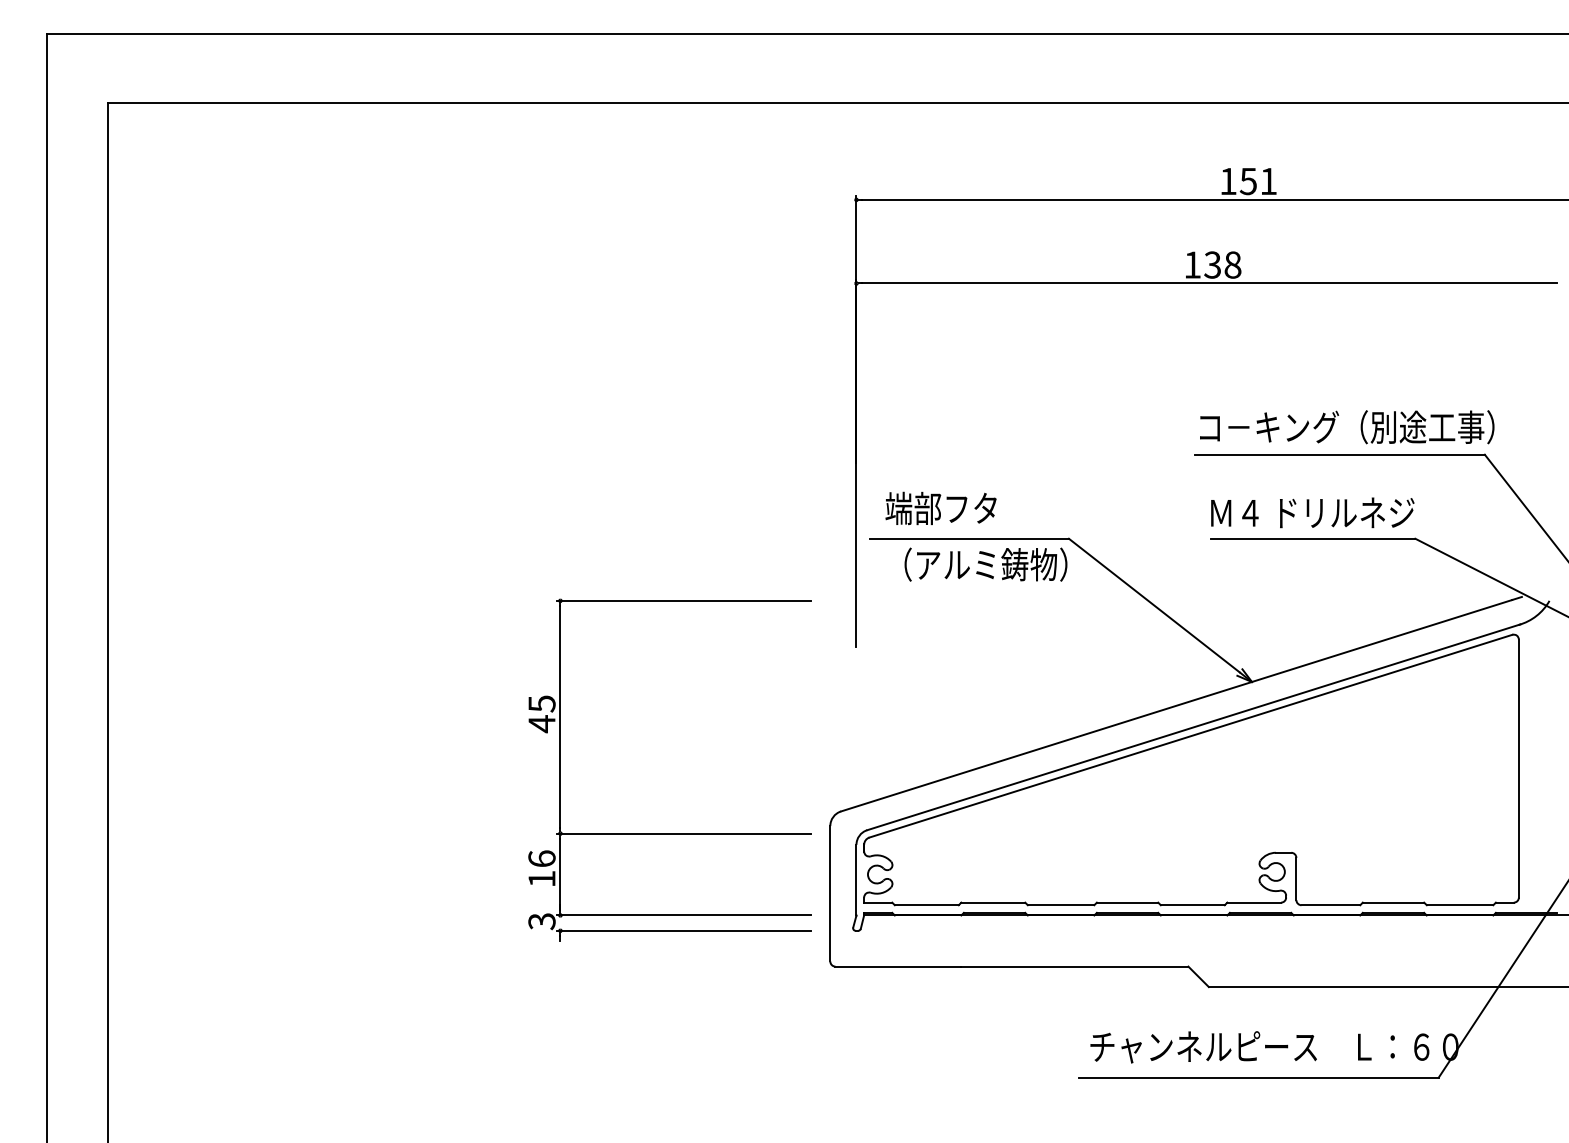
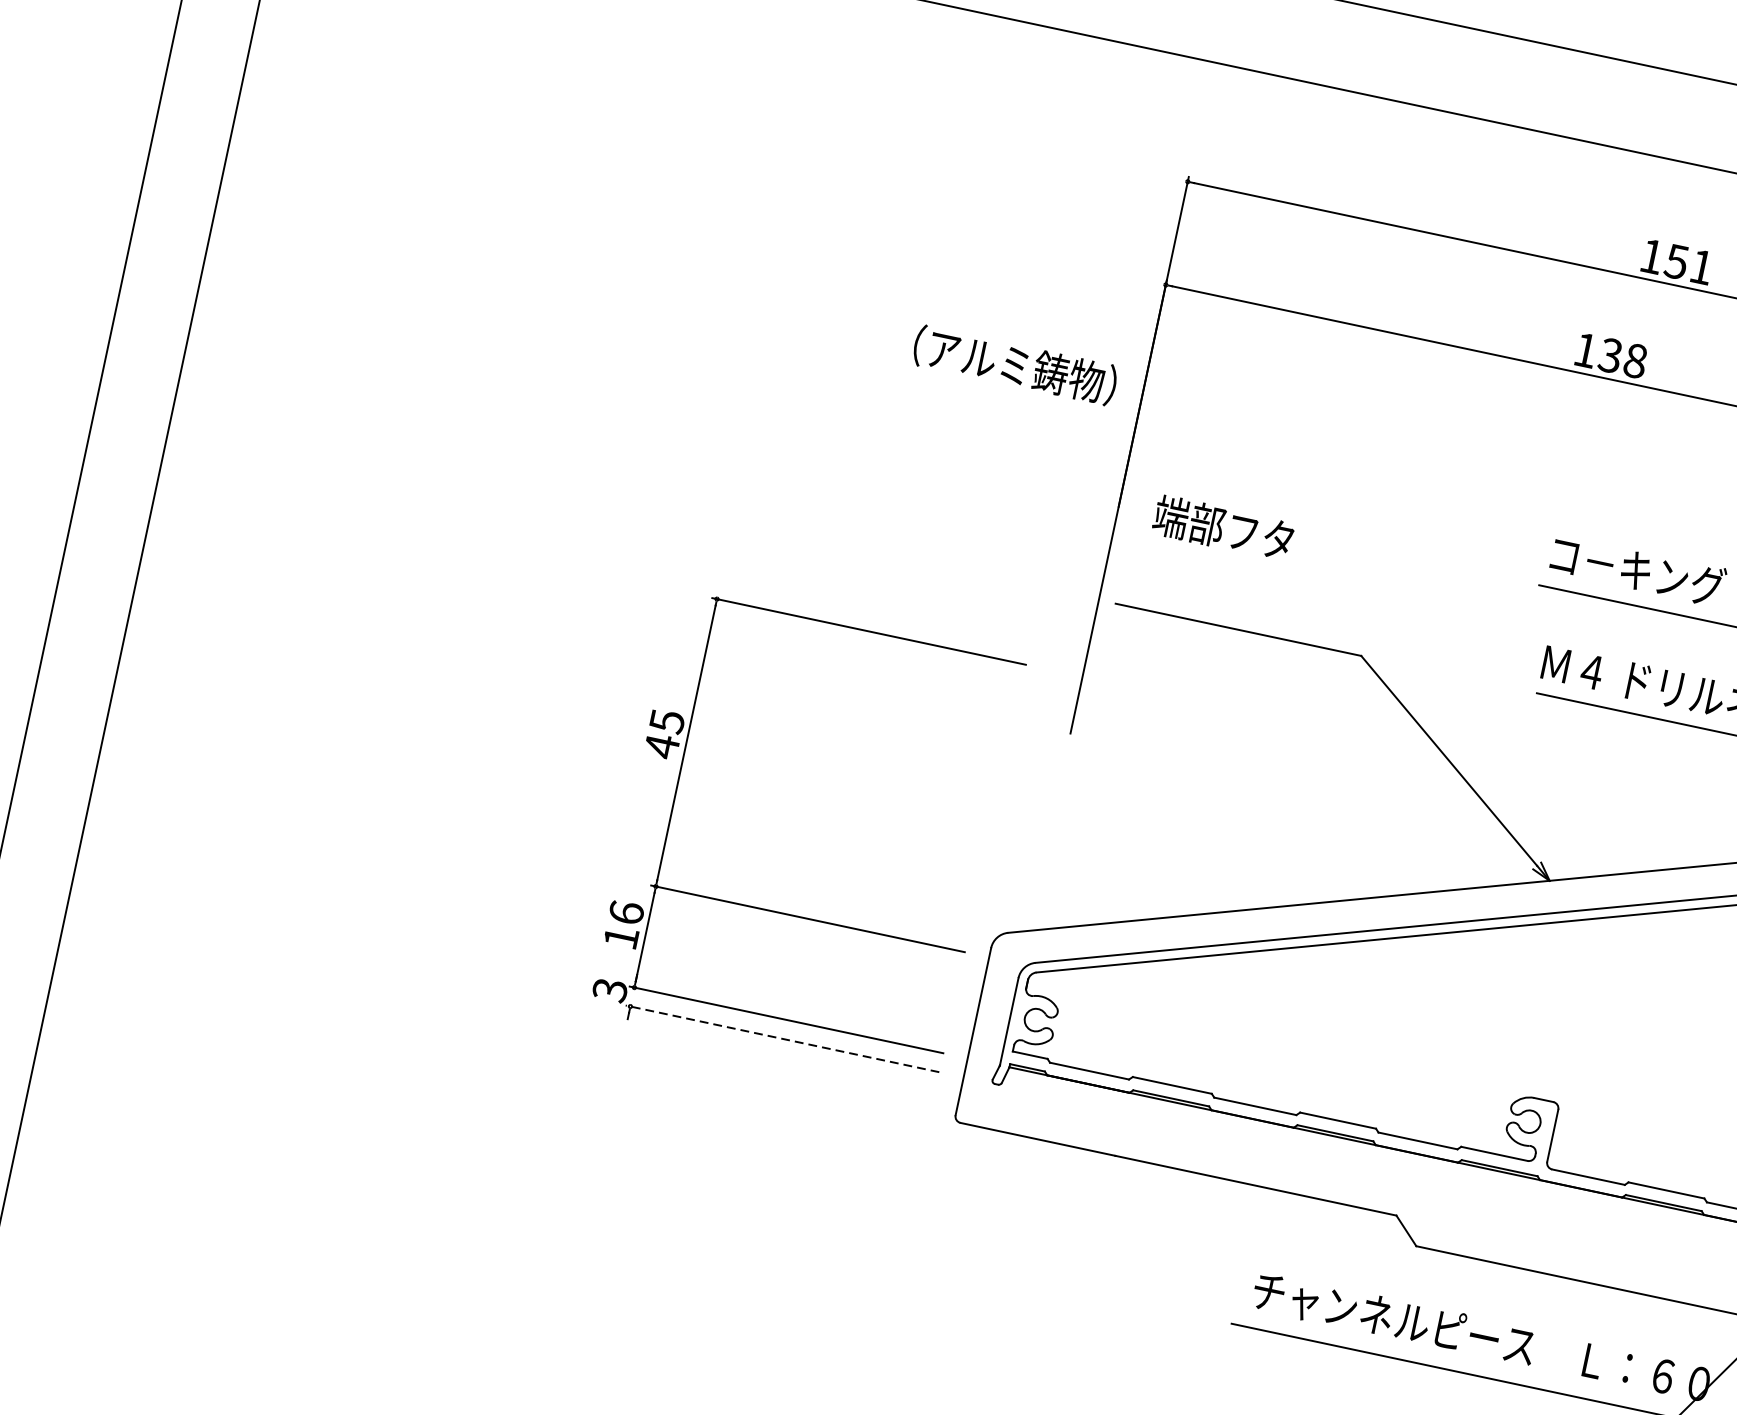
text: (940, 508) -> (1222, 528), moved
text: (985, 564) -> (1014, 365), moved
line: (683, 930) -> (782, 1038), solid -> dashed

